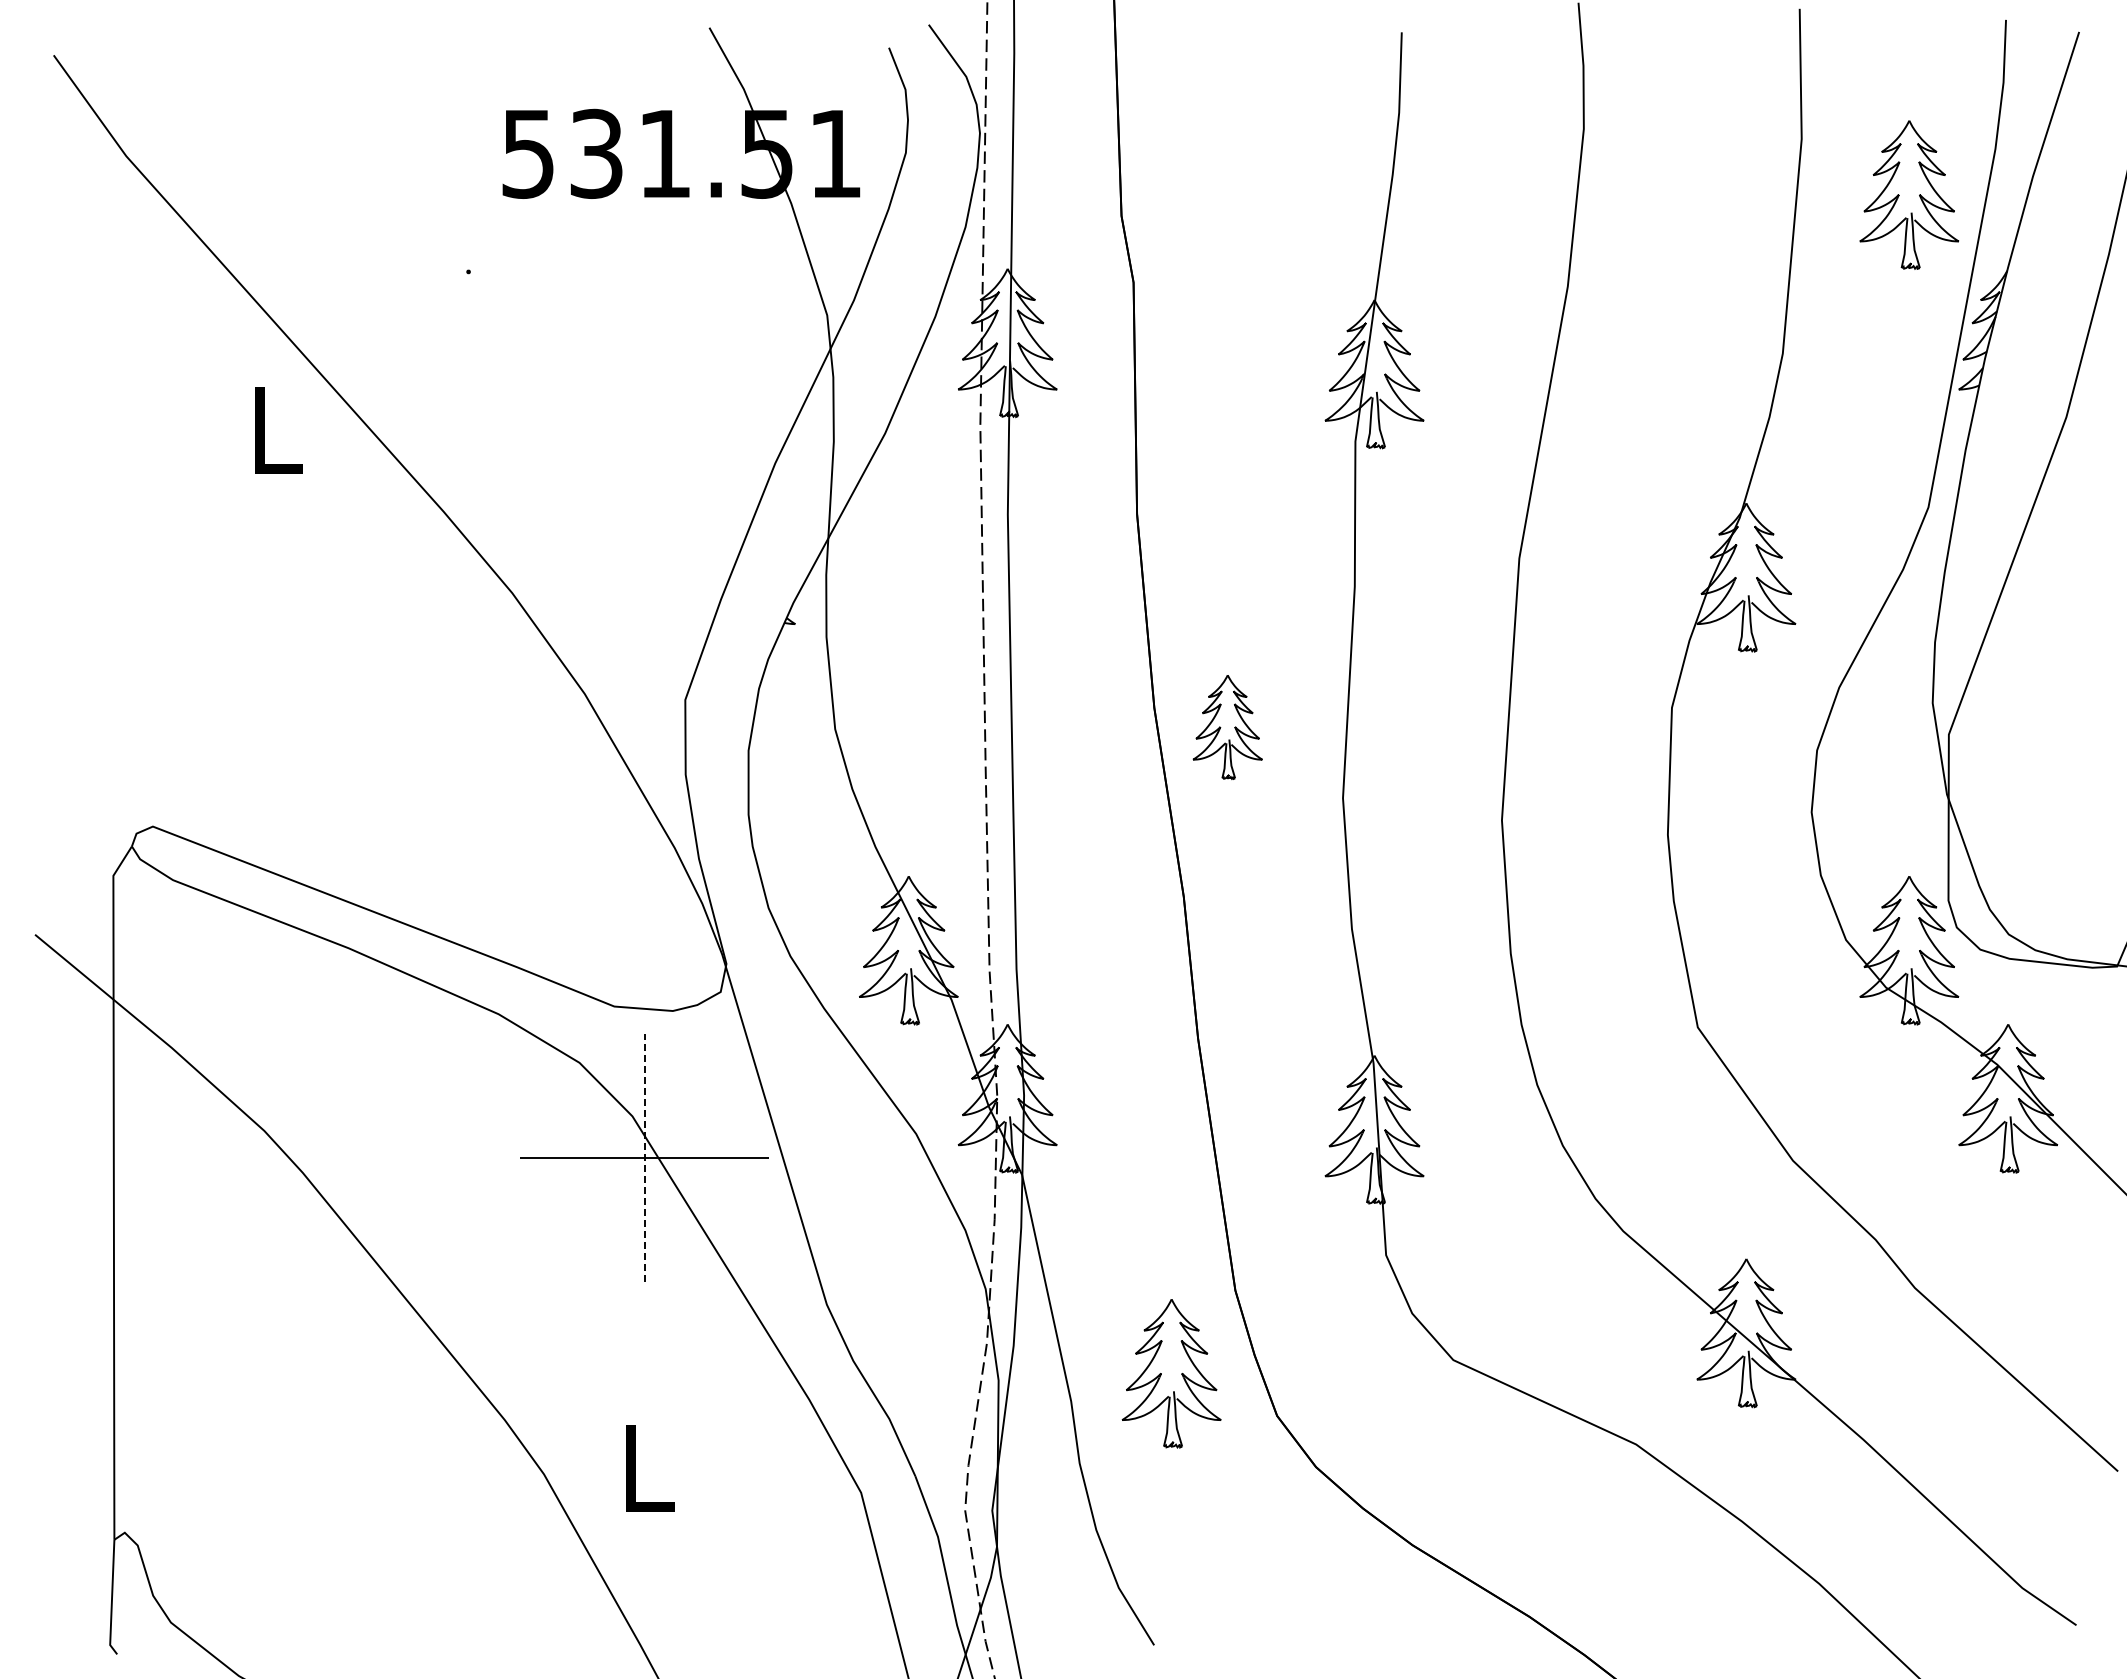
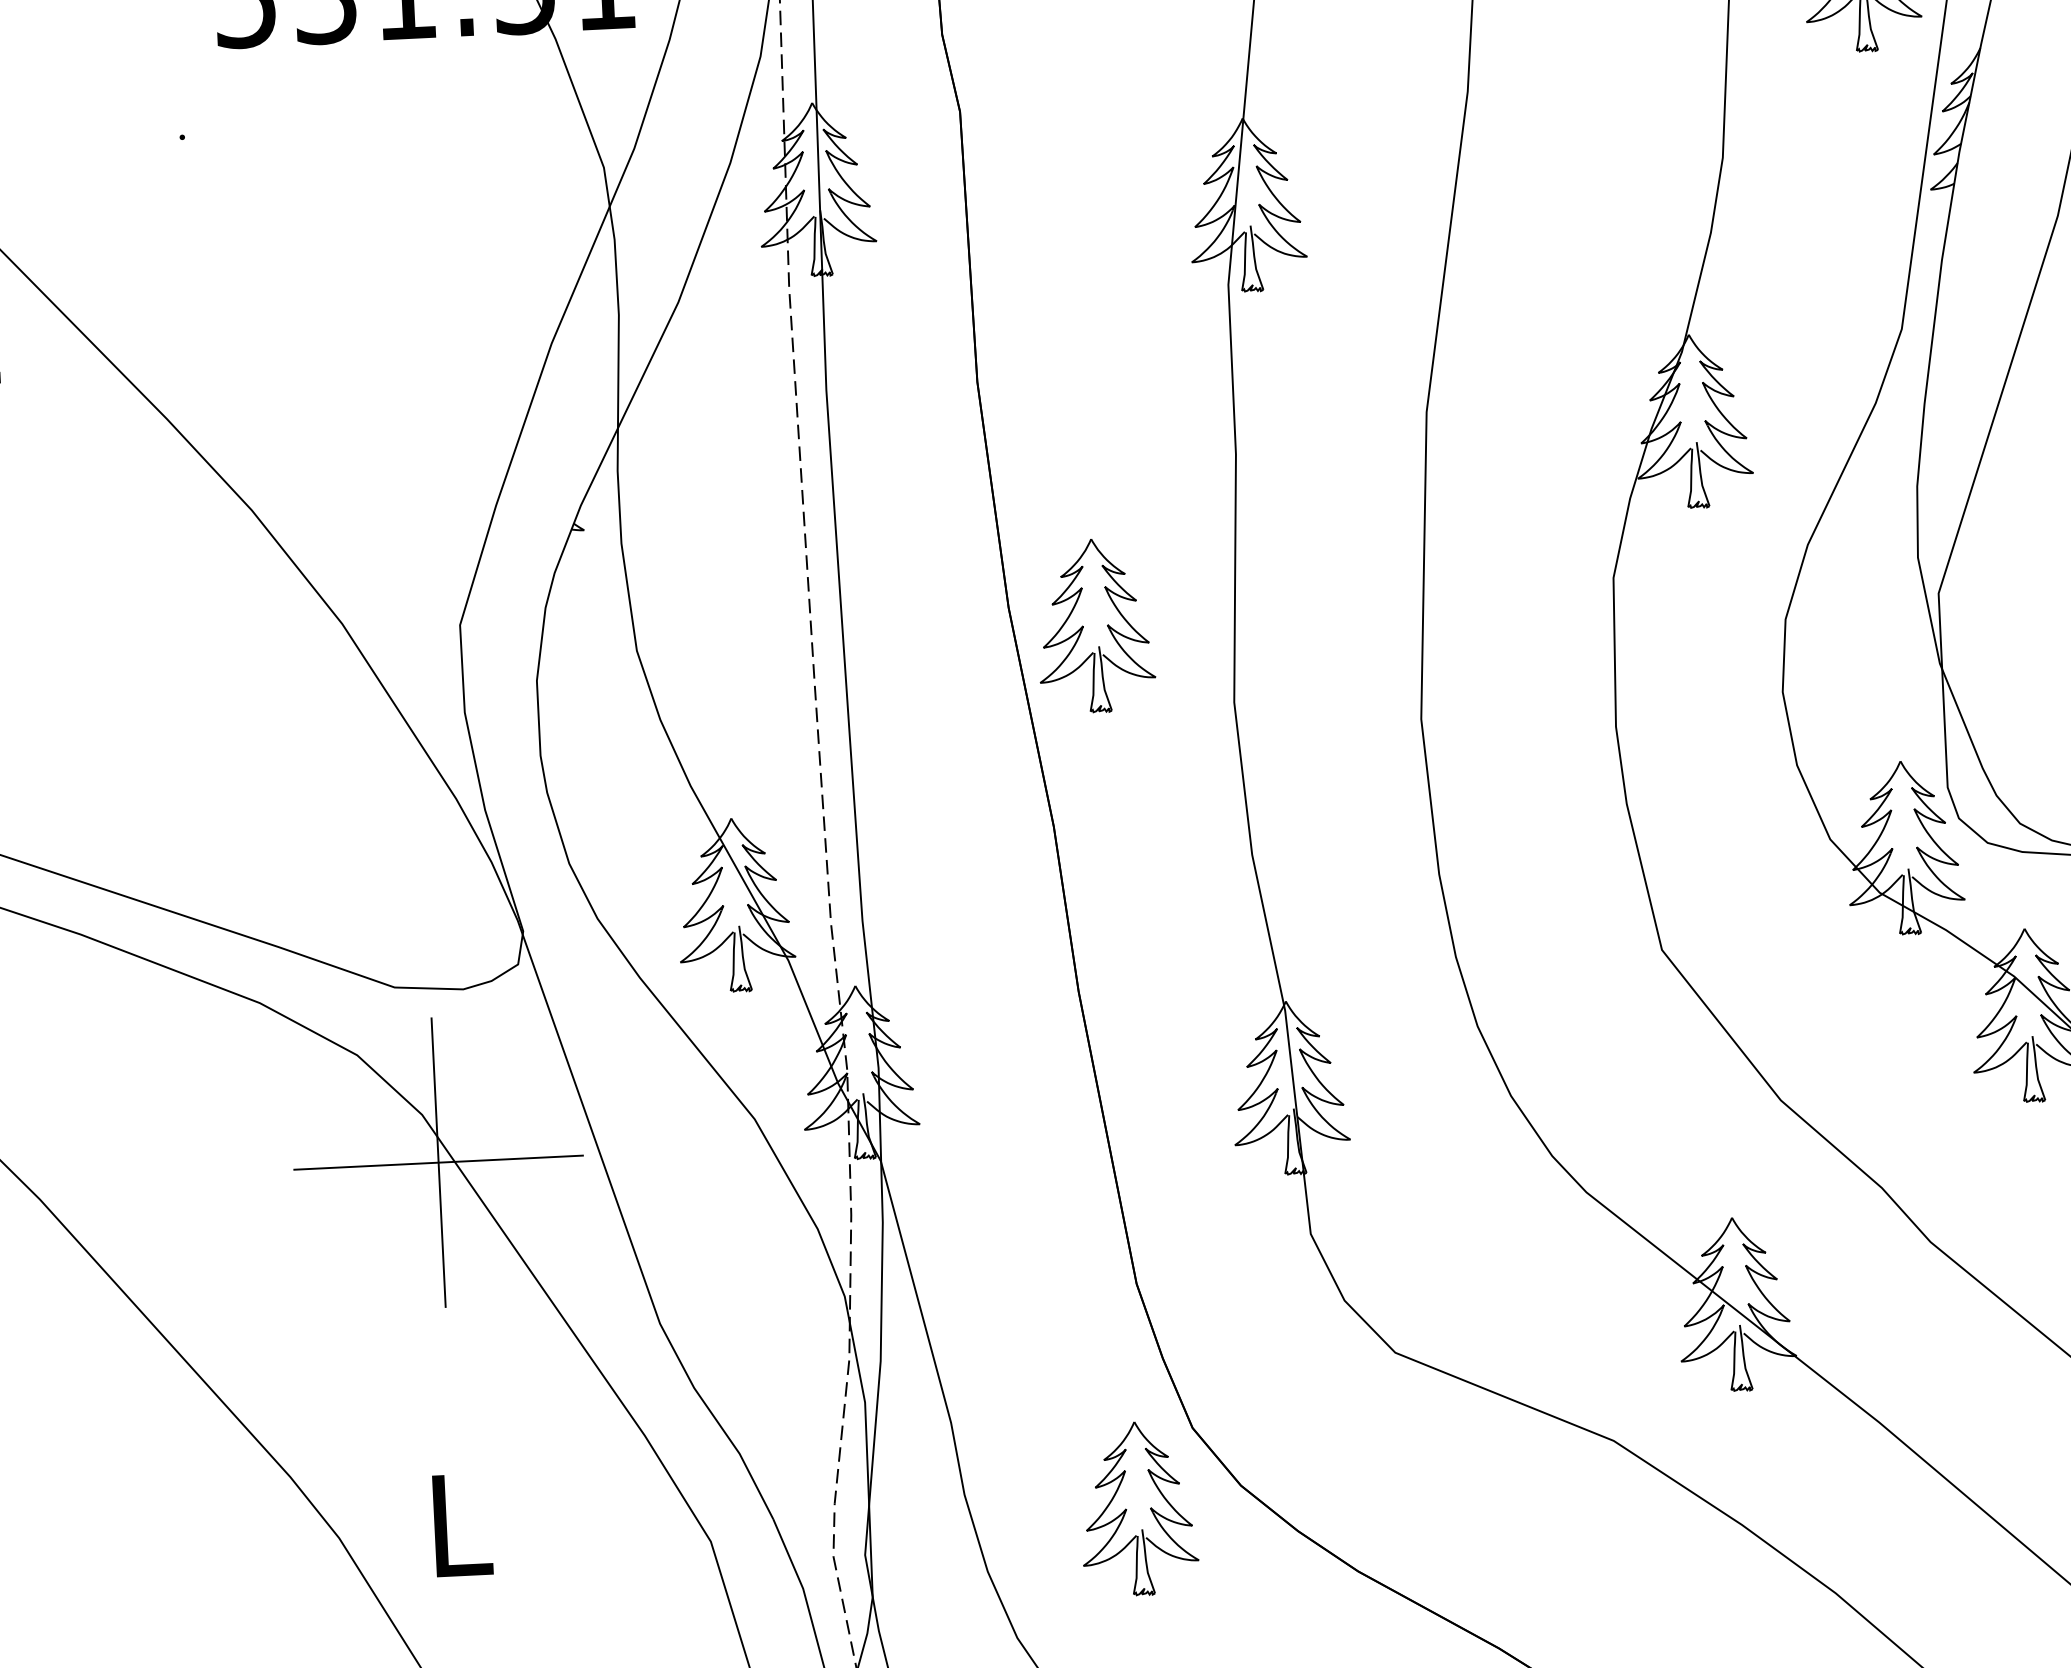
part: (1227, 727) -> (1095, 626), size x1.43
line: (644, 1157) -> (438, 1162), dashed -> solid
part: (1171, 1373) -> (1138, 1508), moved

